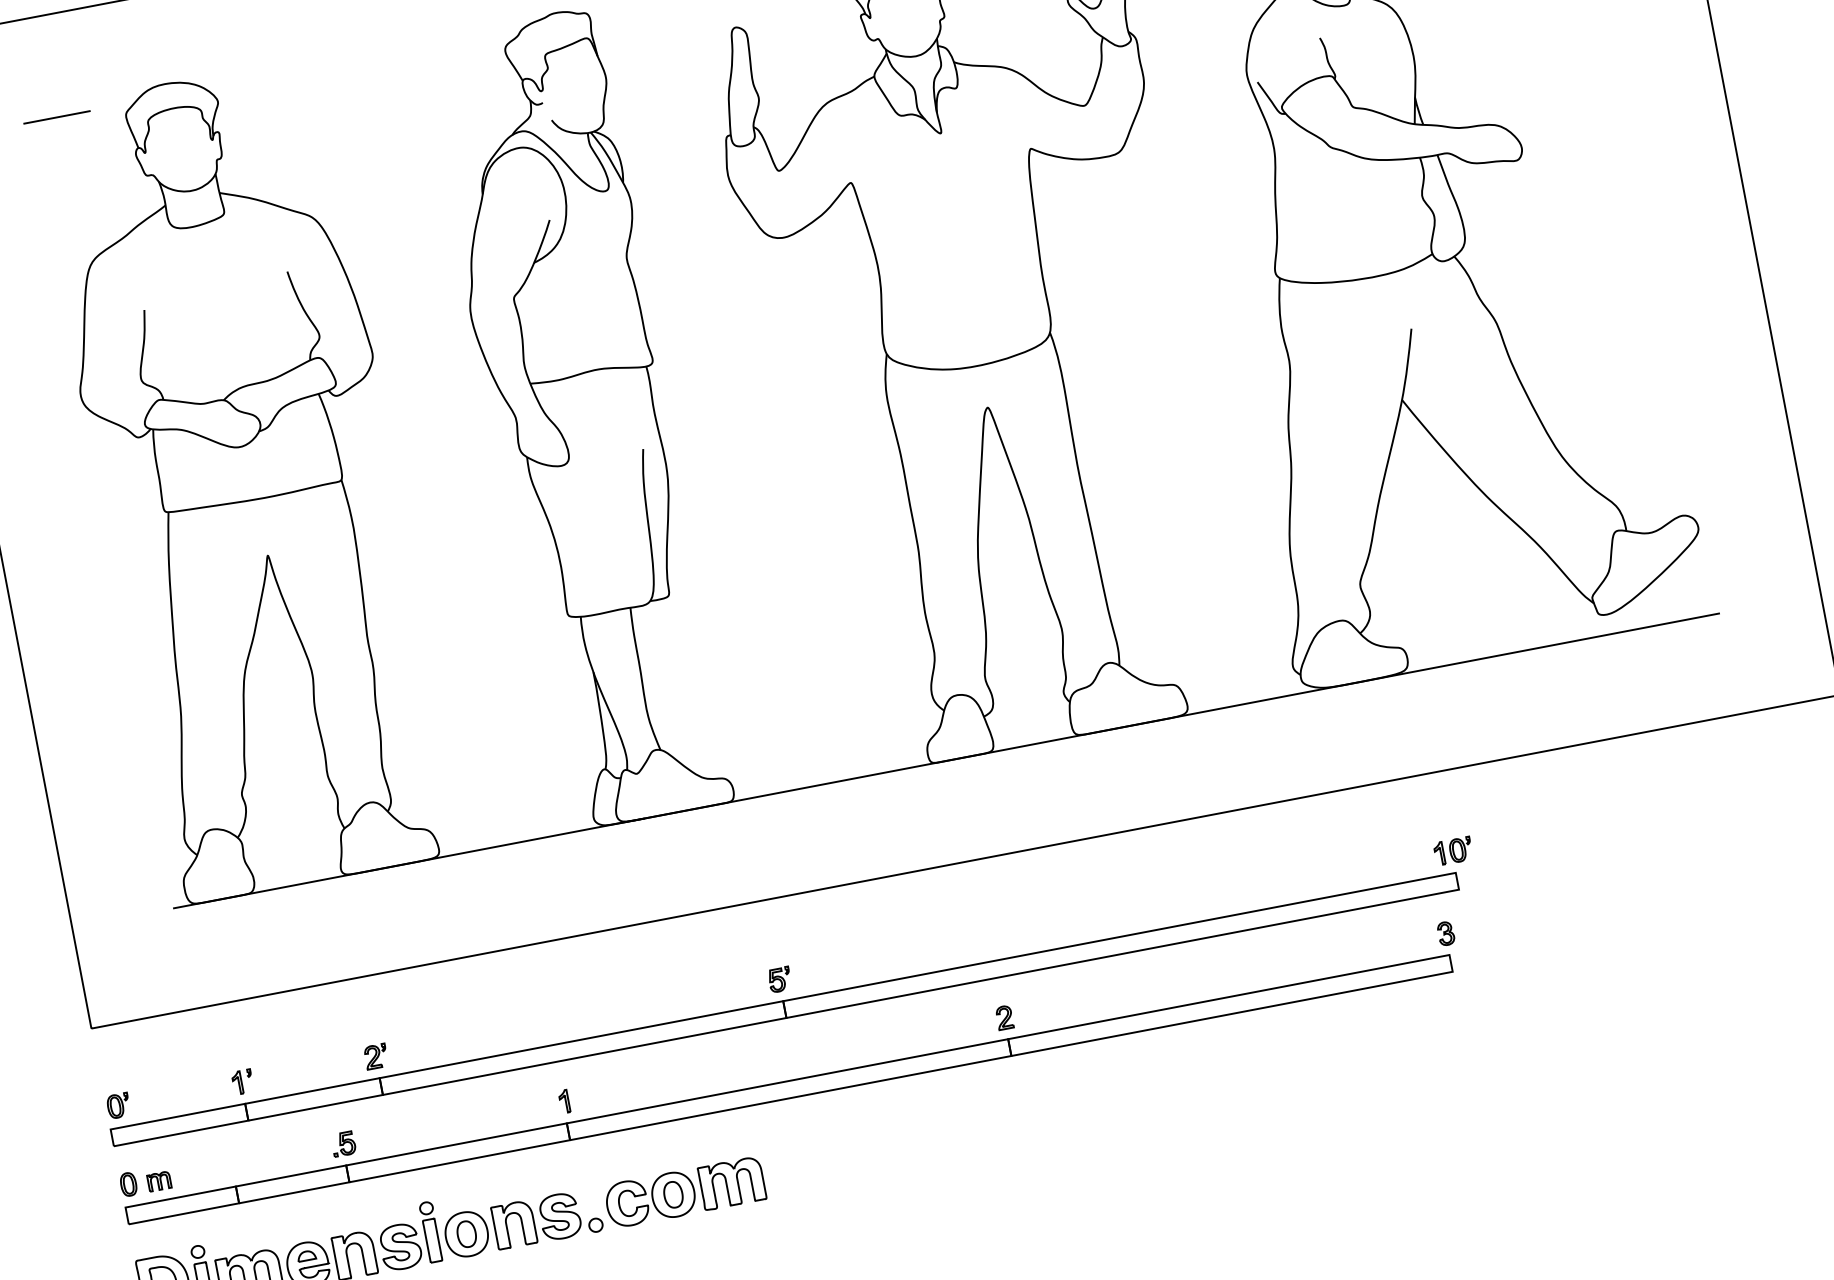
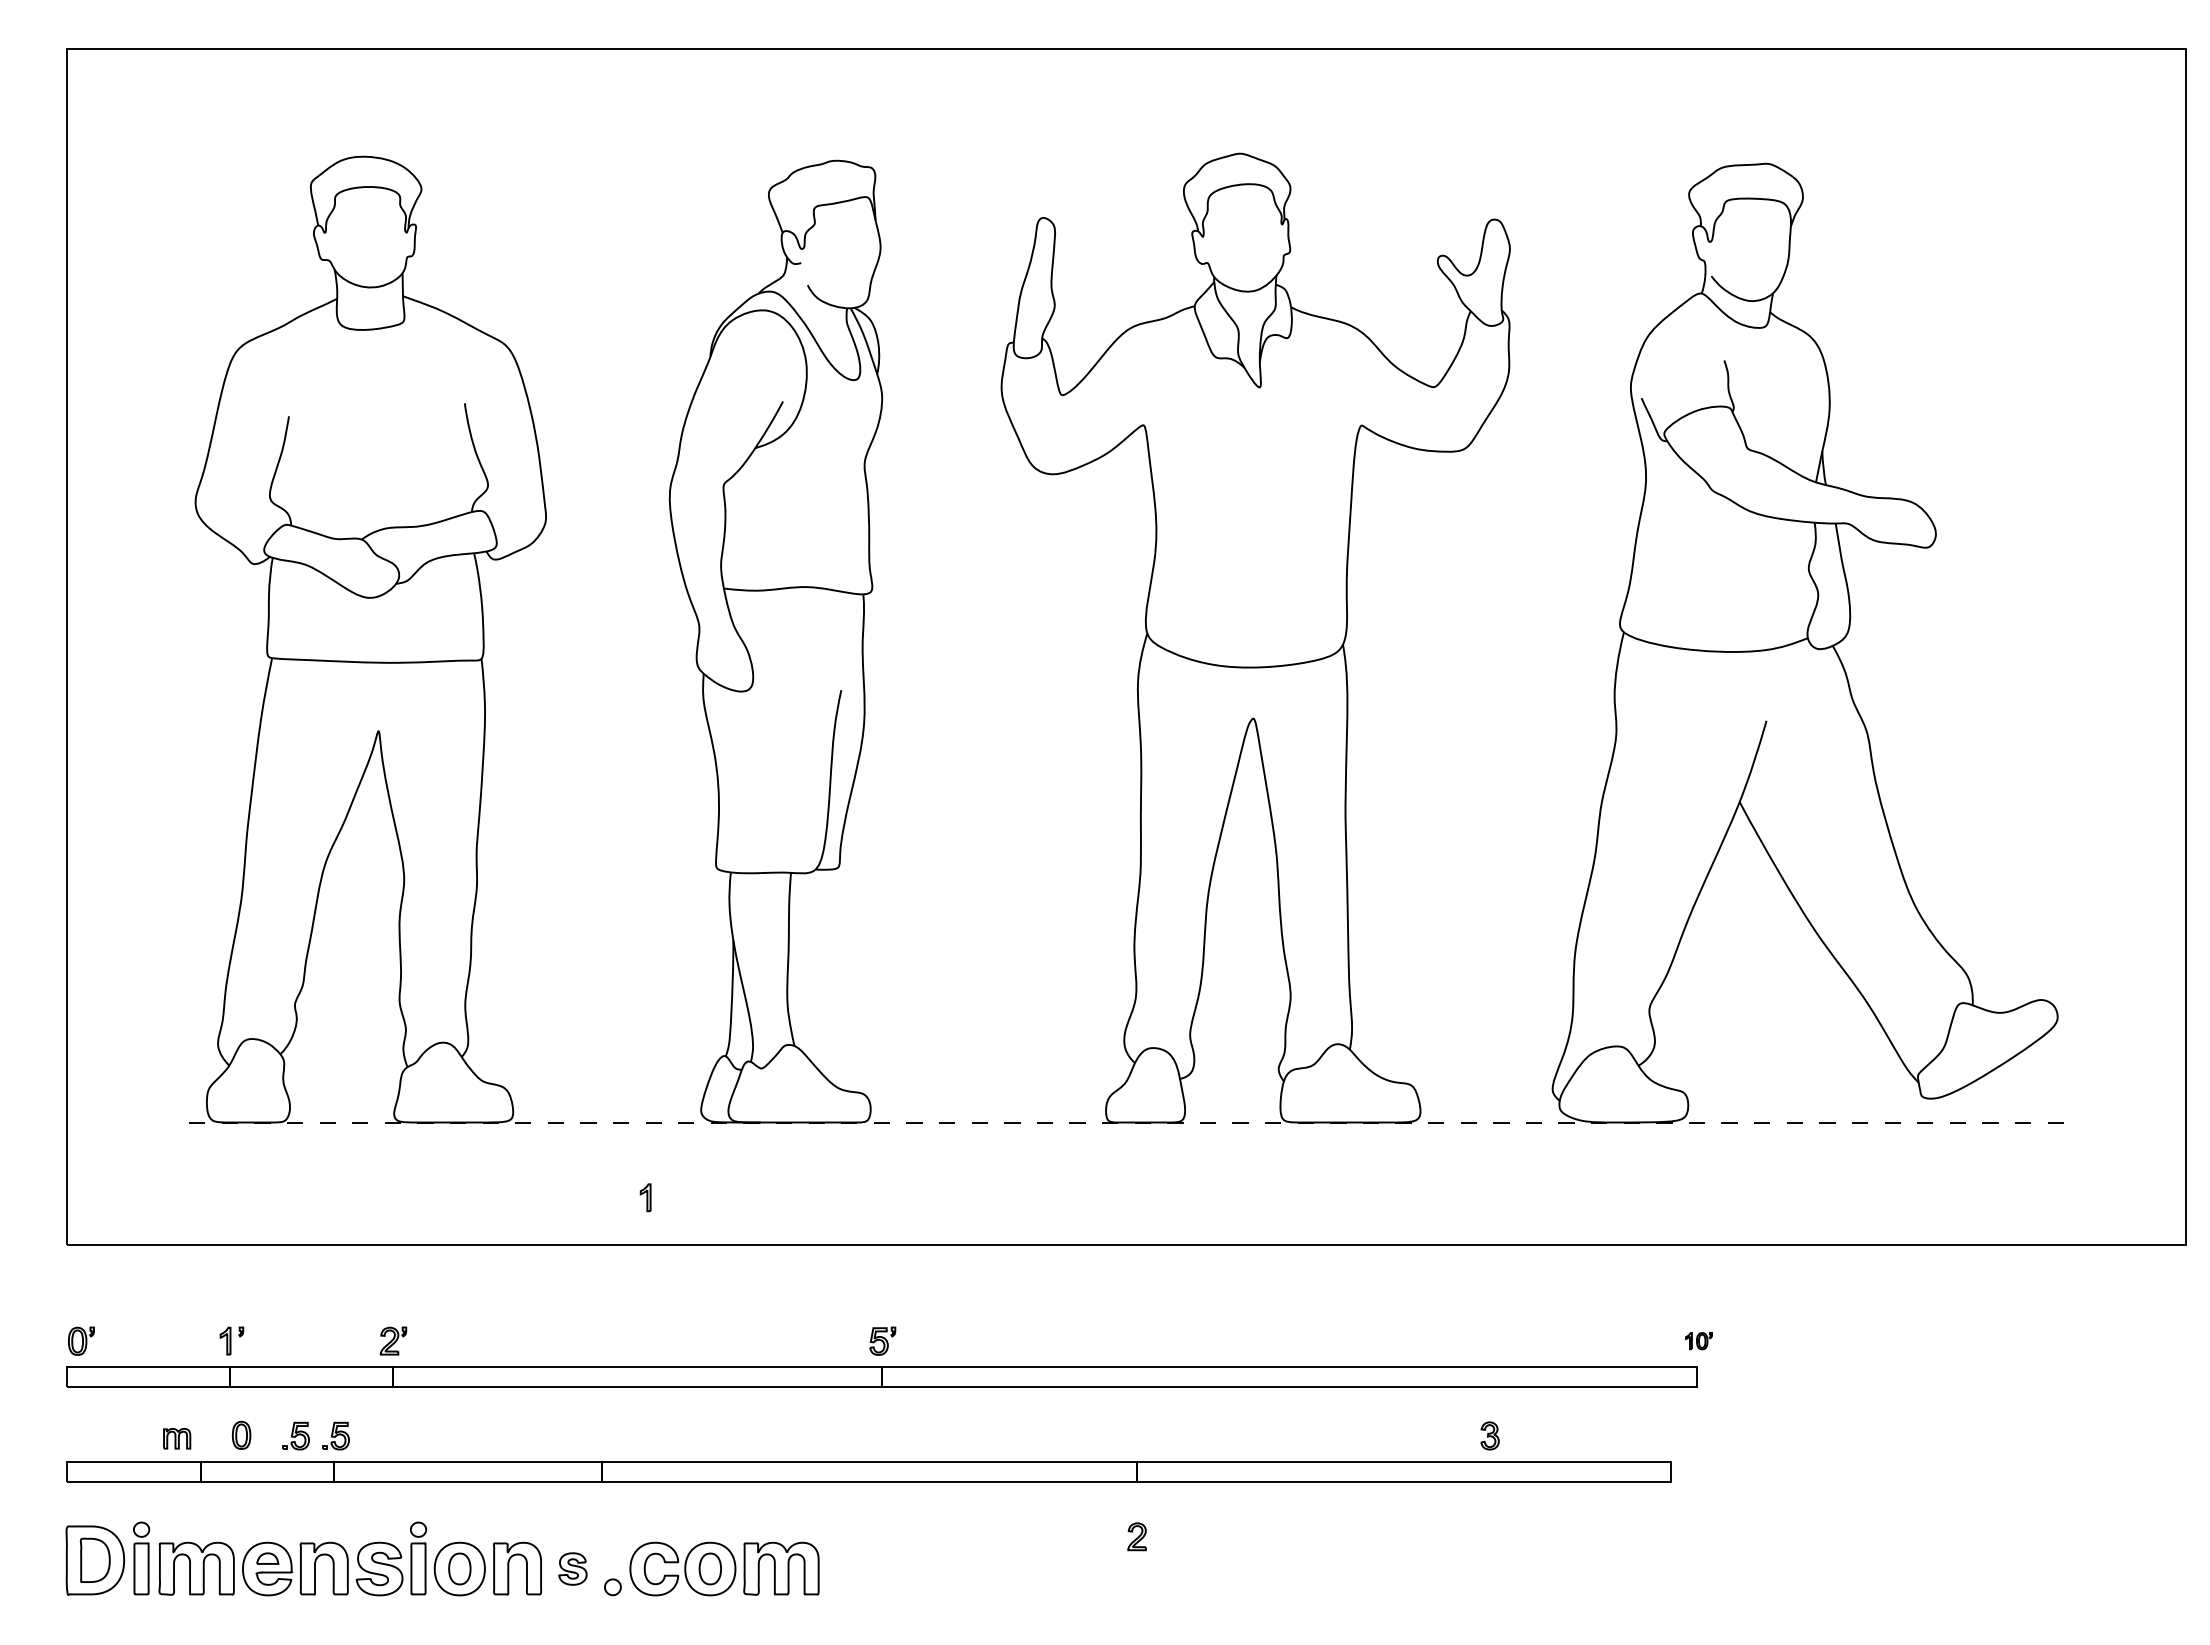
line: (56, 117) -> (229, 171), removed
line: (946, 760) -> (1126, 1122), solid -> dashed
part: (1452, 850) -> (1698, 1340), size x0.6
part: (1445, 933) -> (1489, 1435), moved
part: (1004, 1017) -> (1136, 1536), moved
part: (564, 1101) -> (645, 1197), moved
part: (310, 1149) -> (295, 1435), added
part: (159, 1181) -> (177, 1438), moved
part: (128, 1183) -> (241, 1434), moved
part: (559, 1216) -> (572, 1568), size x0.6

